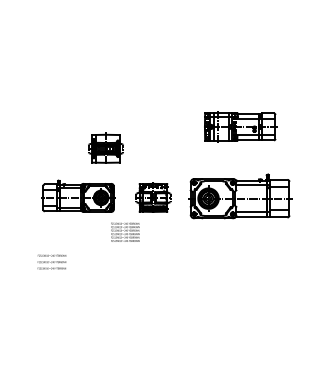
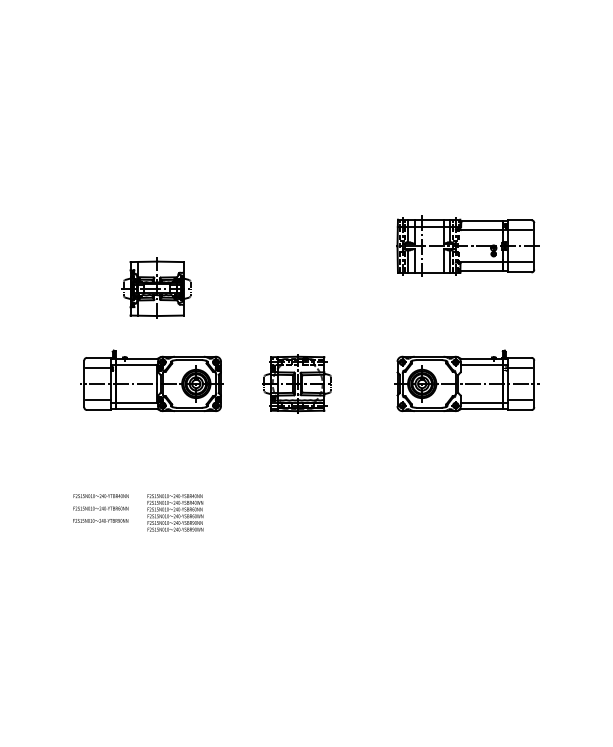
part: (105, 147) -> (156, 286), moved
part: (240, 195) -> (466, 379), size x0.71
text: (125, 231) -> (175, 511), moved

